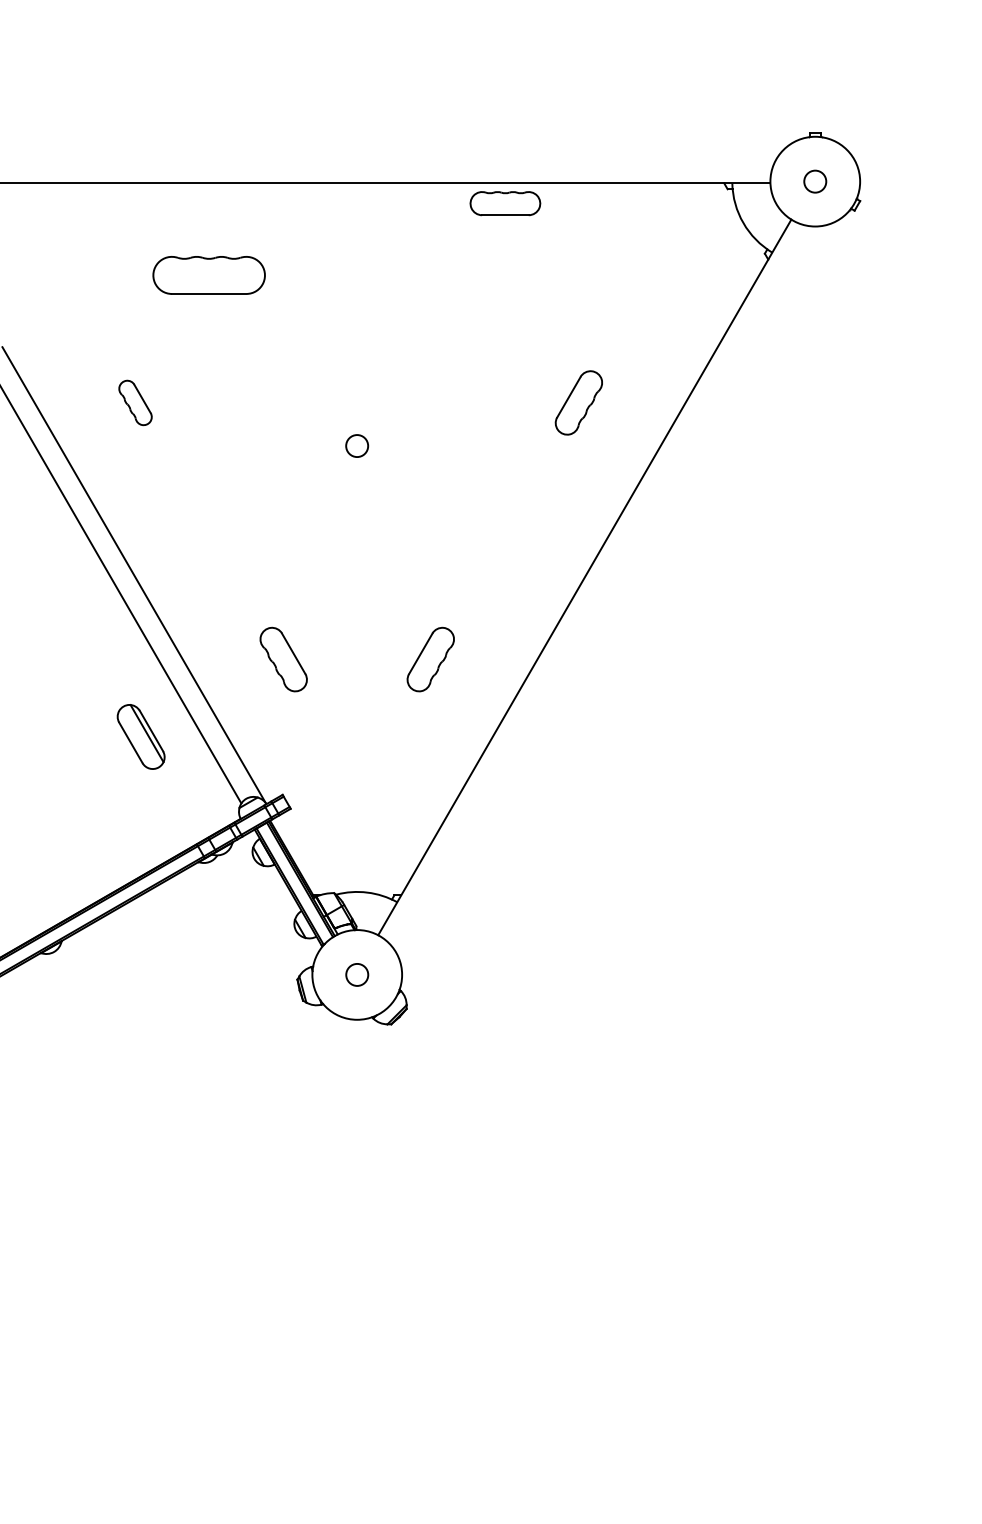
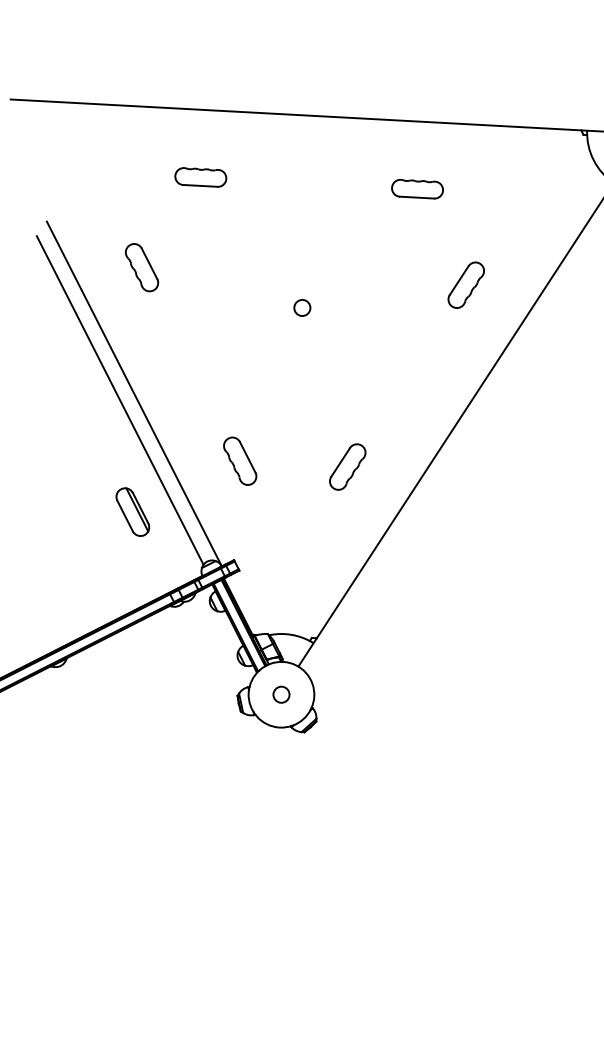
part: (505, 203) -> (417, 189), moved
part: (208, 275) -> (200, 177), size x0.62
part: (135, 402) -> (141, 267), size x1.43

